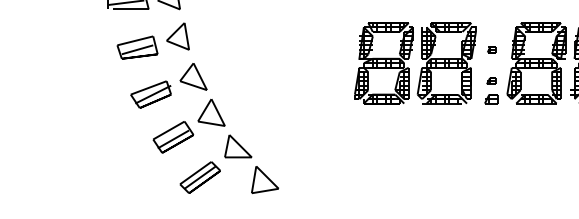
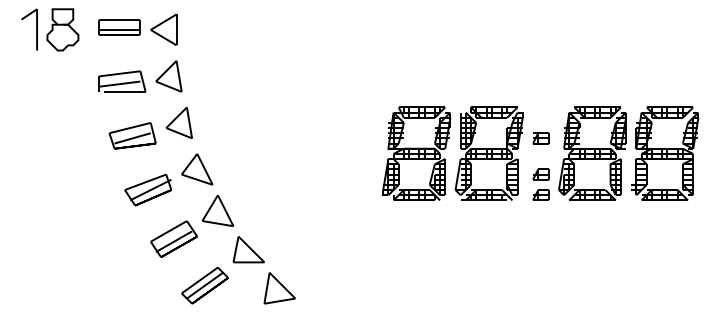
part: (491, 49) -> (540, 138), size x1.67
part: (491, 81) -> (540, 174), size x1.43

